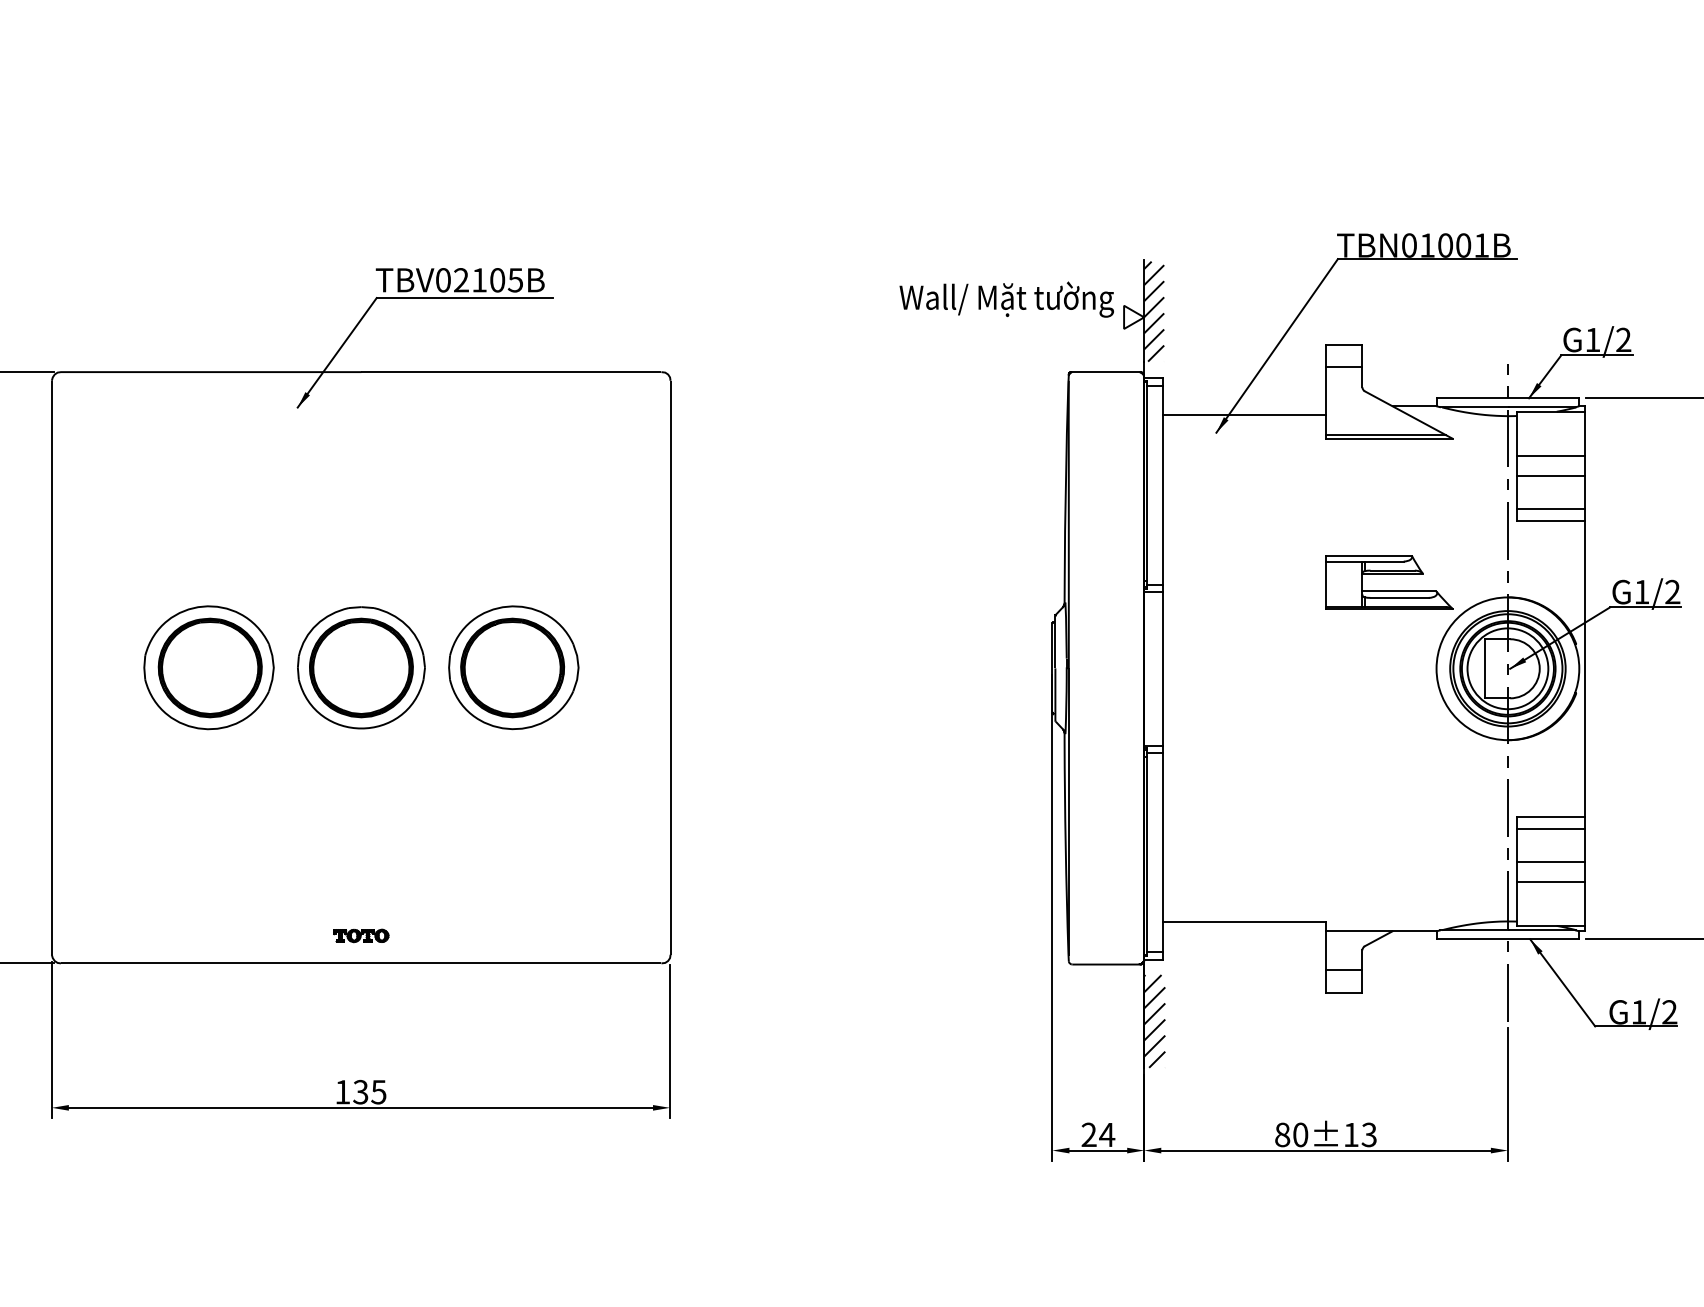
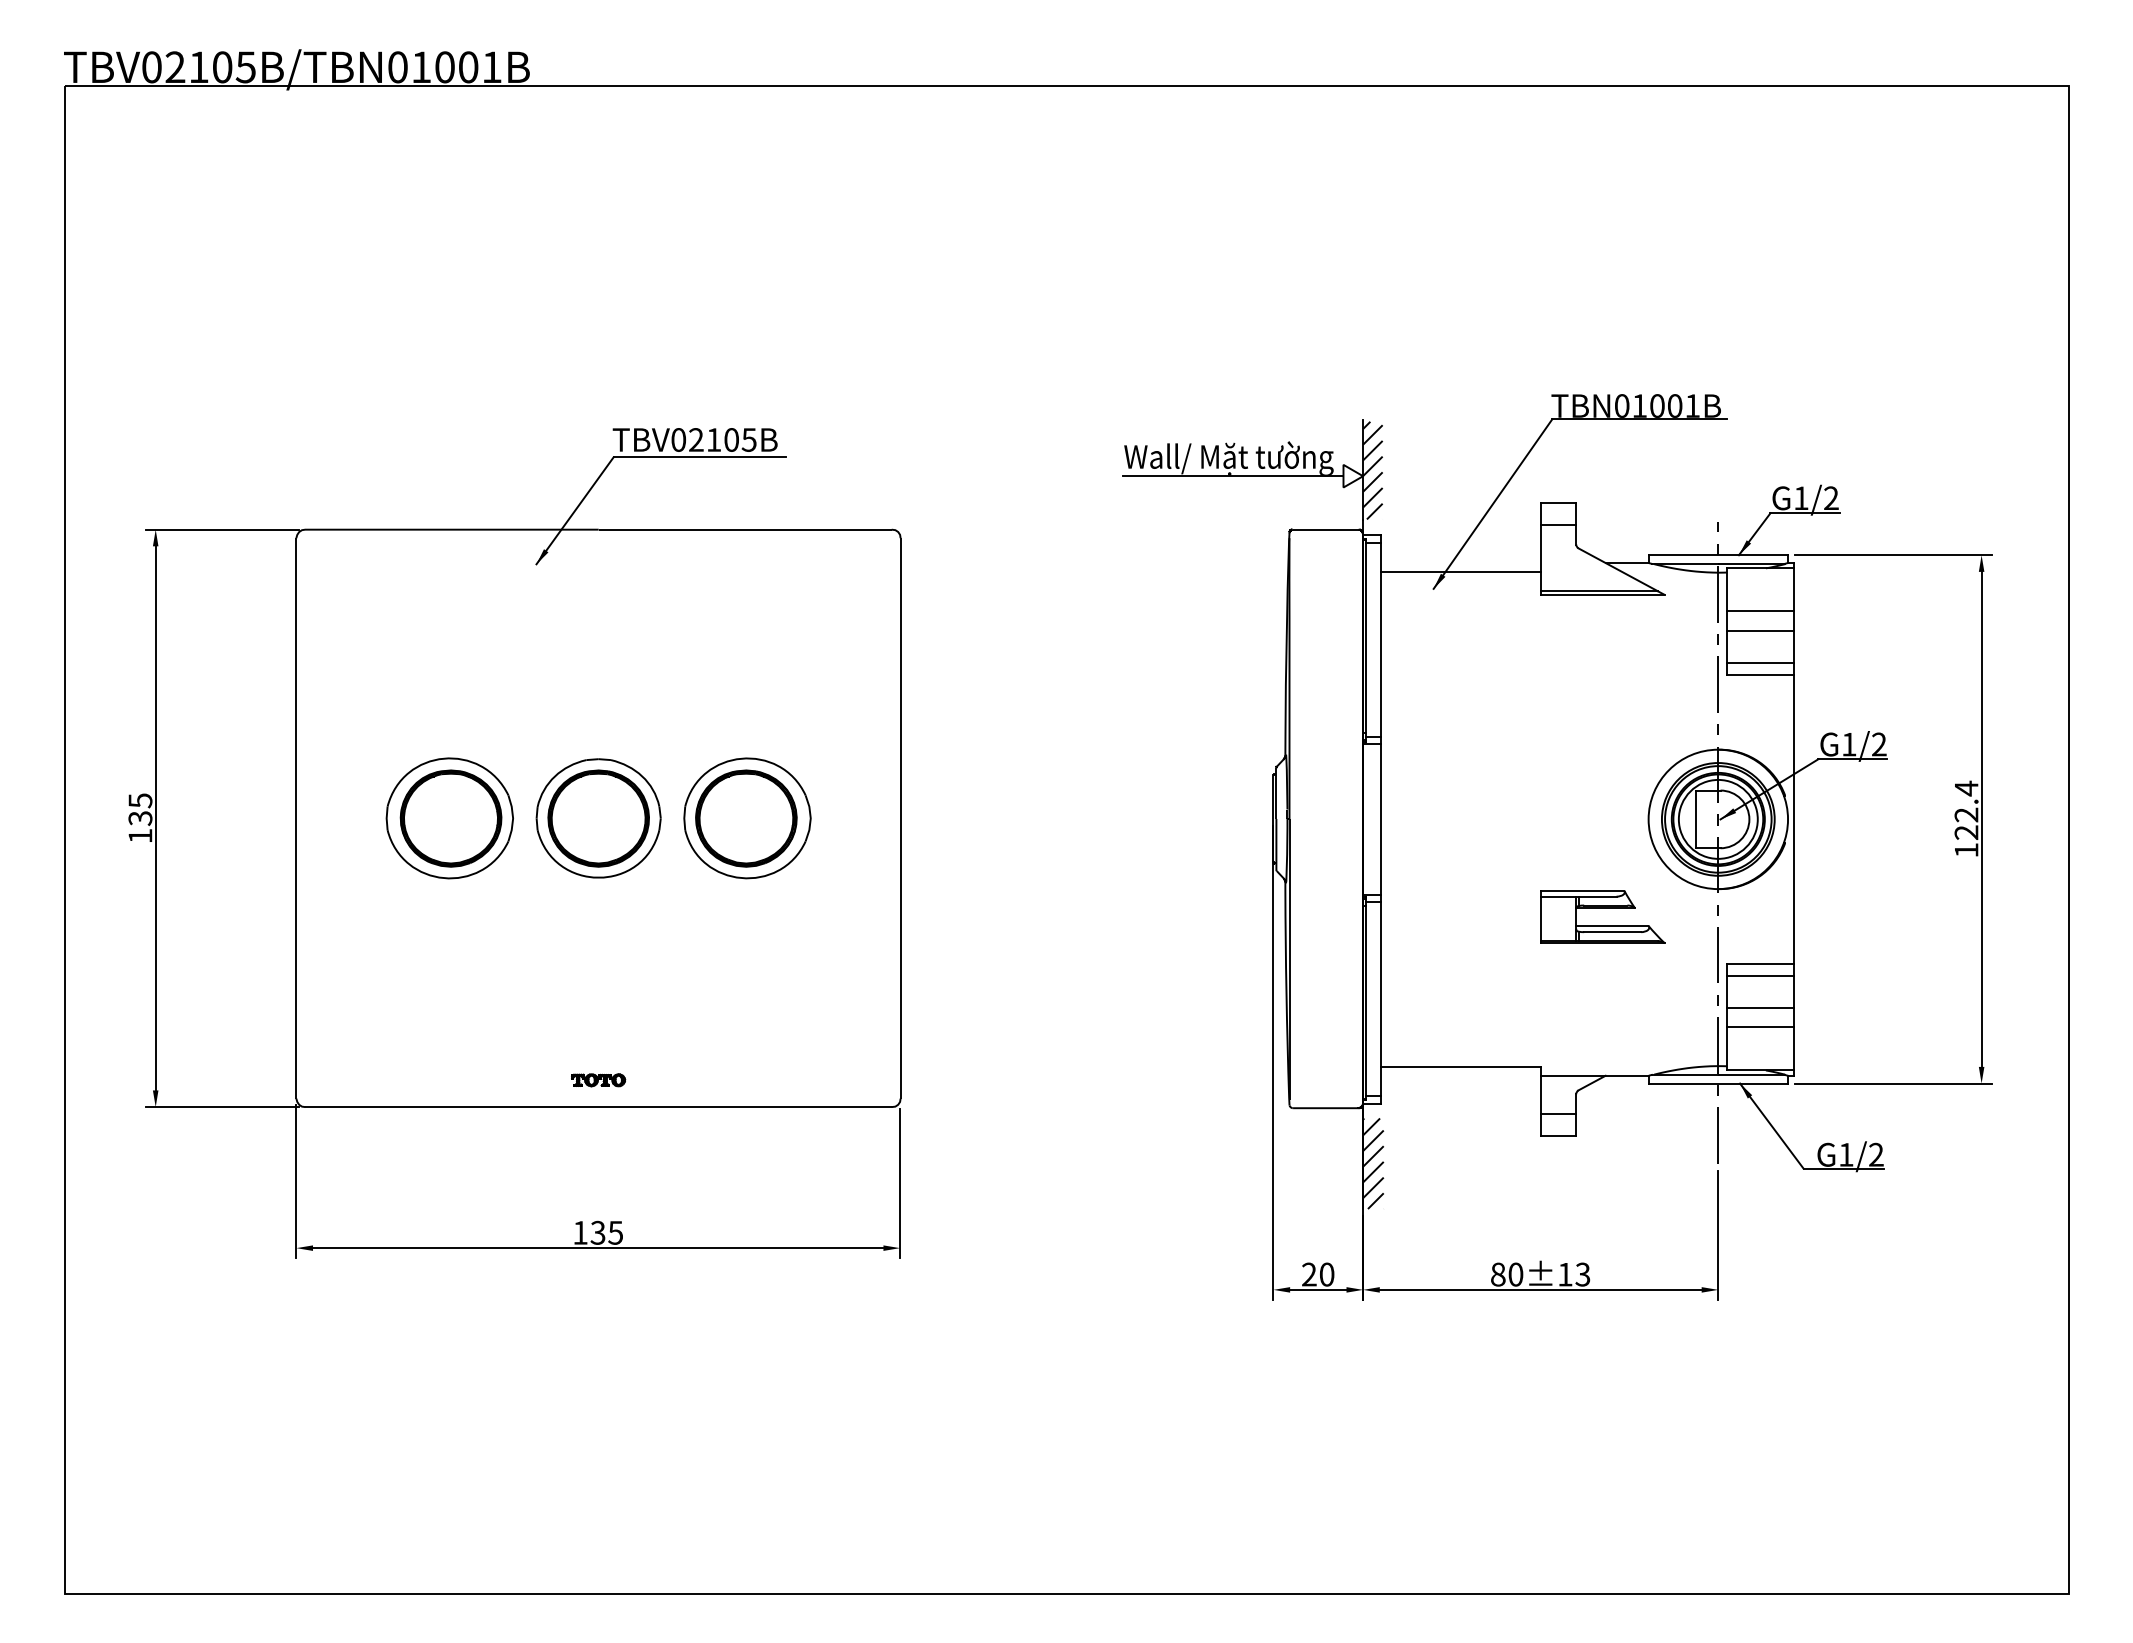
line: (1011, 317) -> (1233, 476), added
part: (1389, 573) -> (1602, 908), moved
text: (1106, 1134) -> (1326, 1274), 24 -> 20

